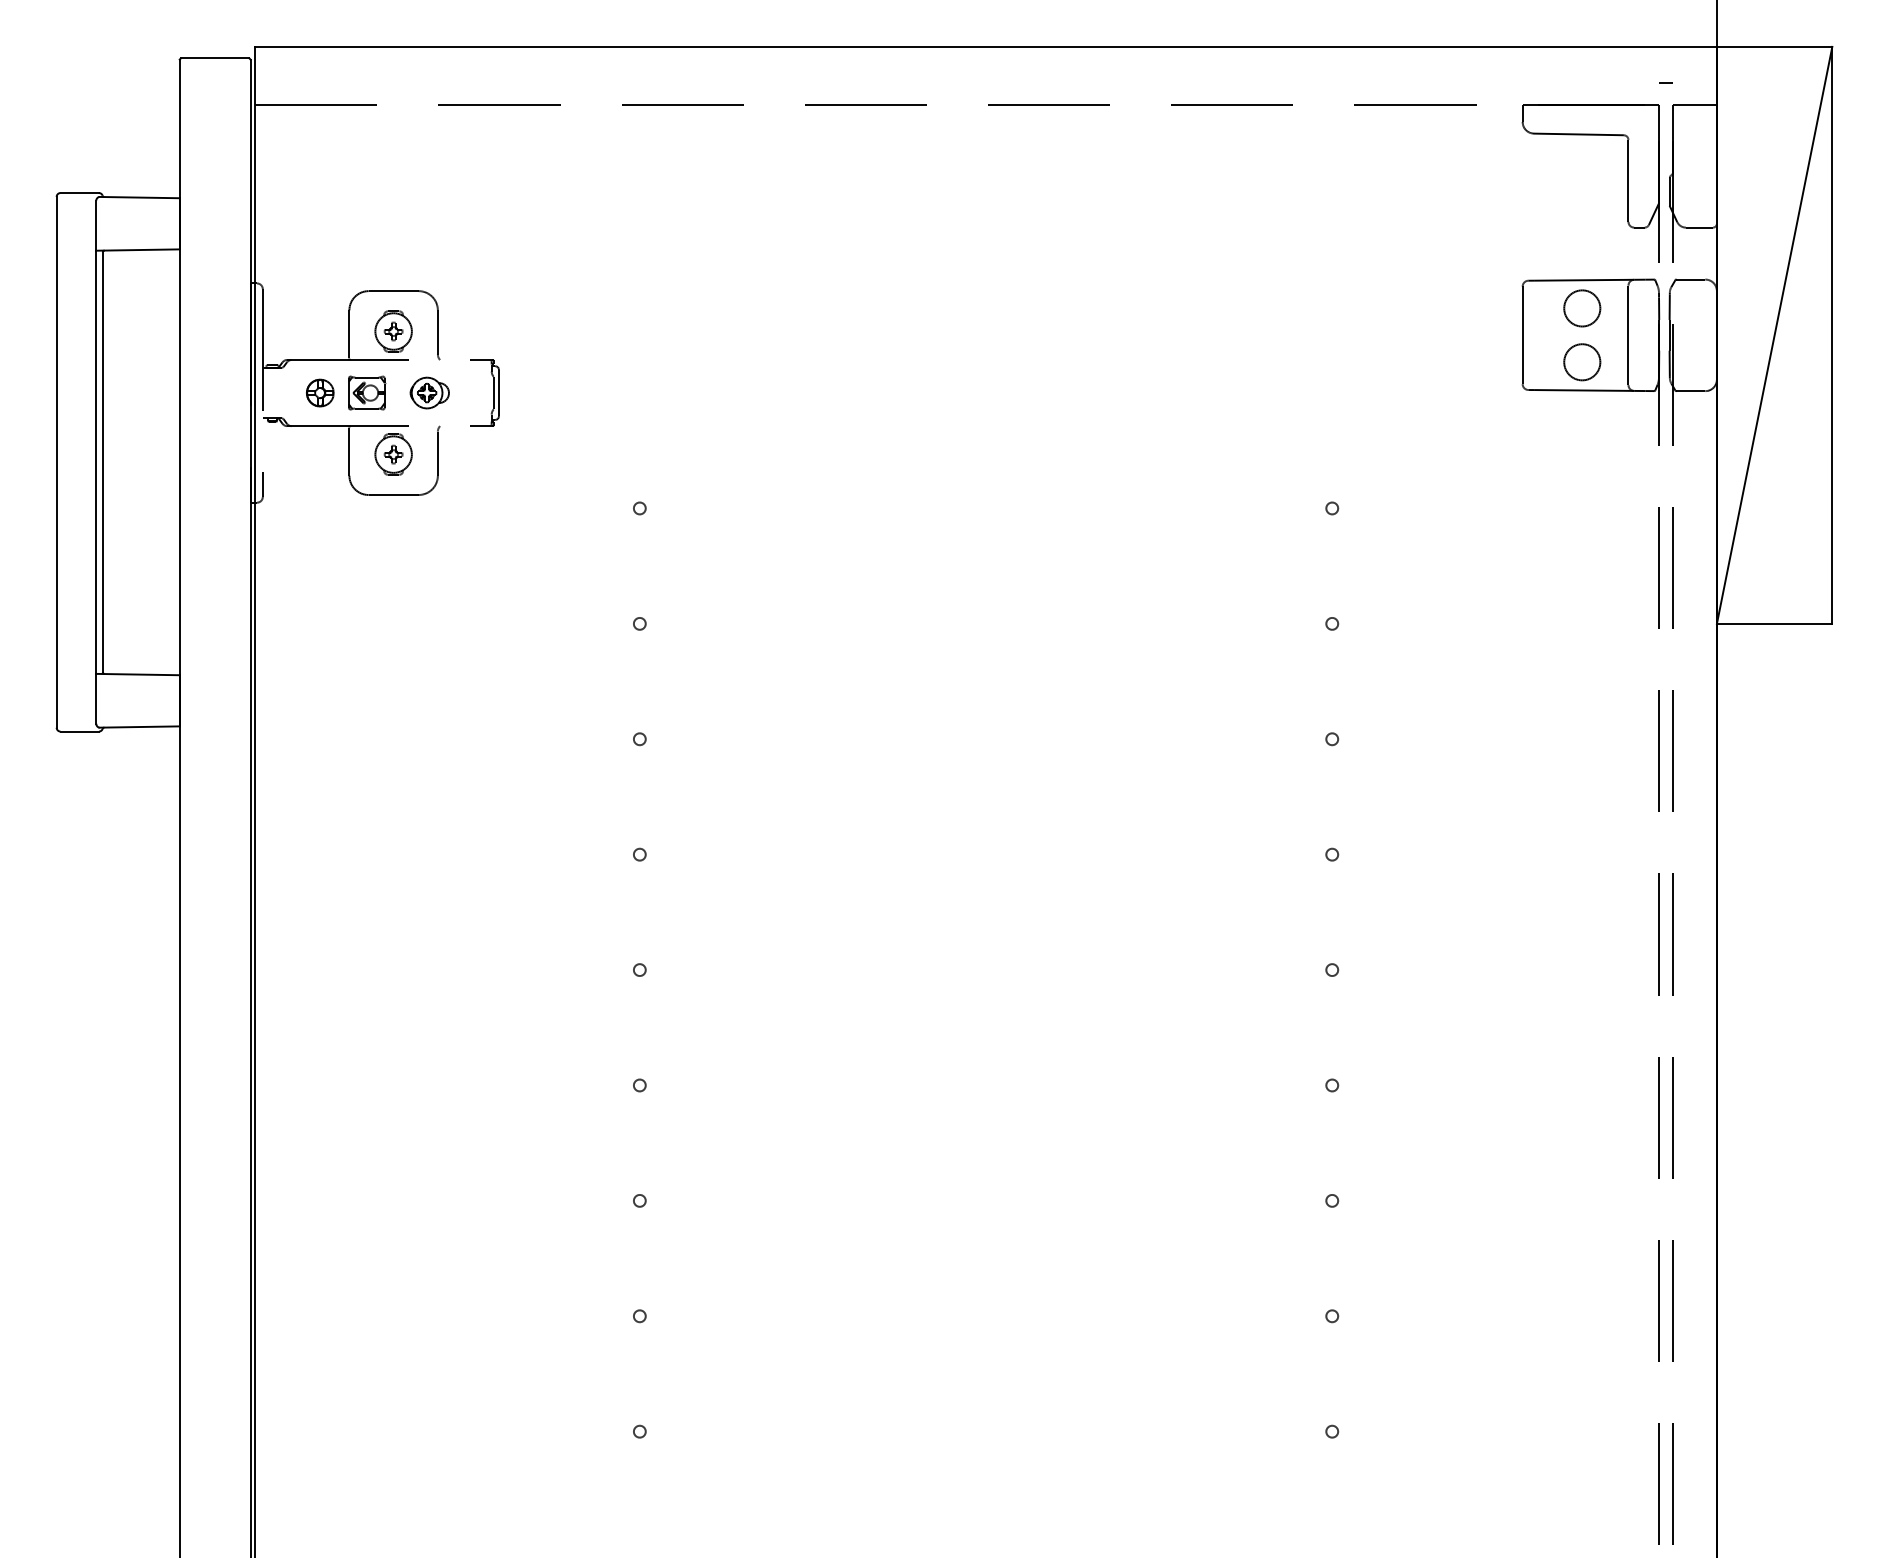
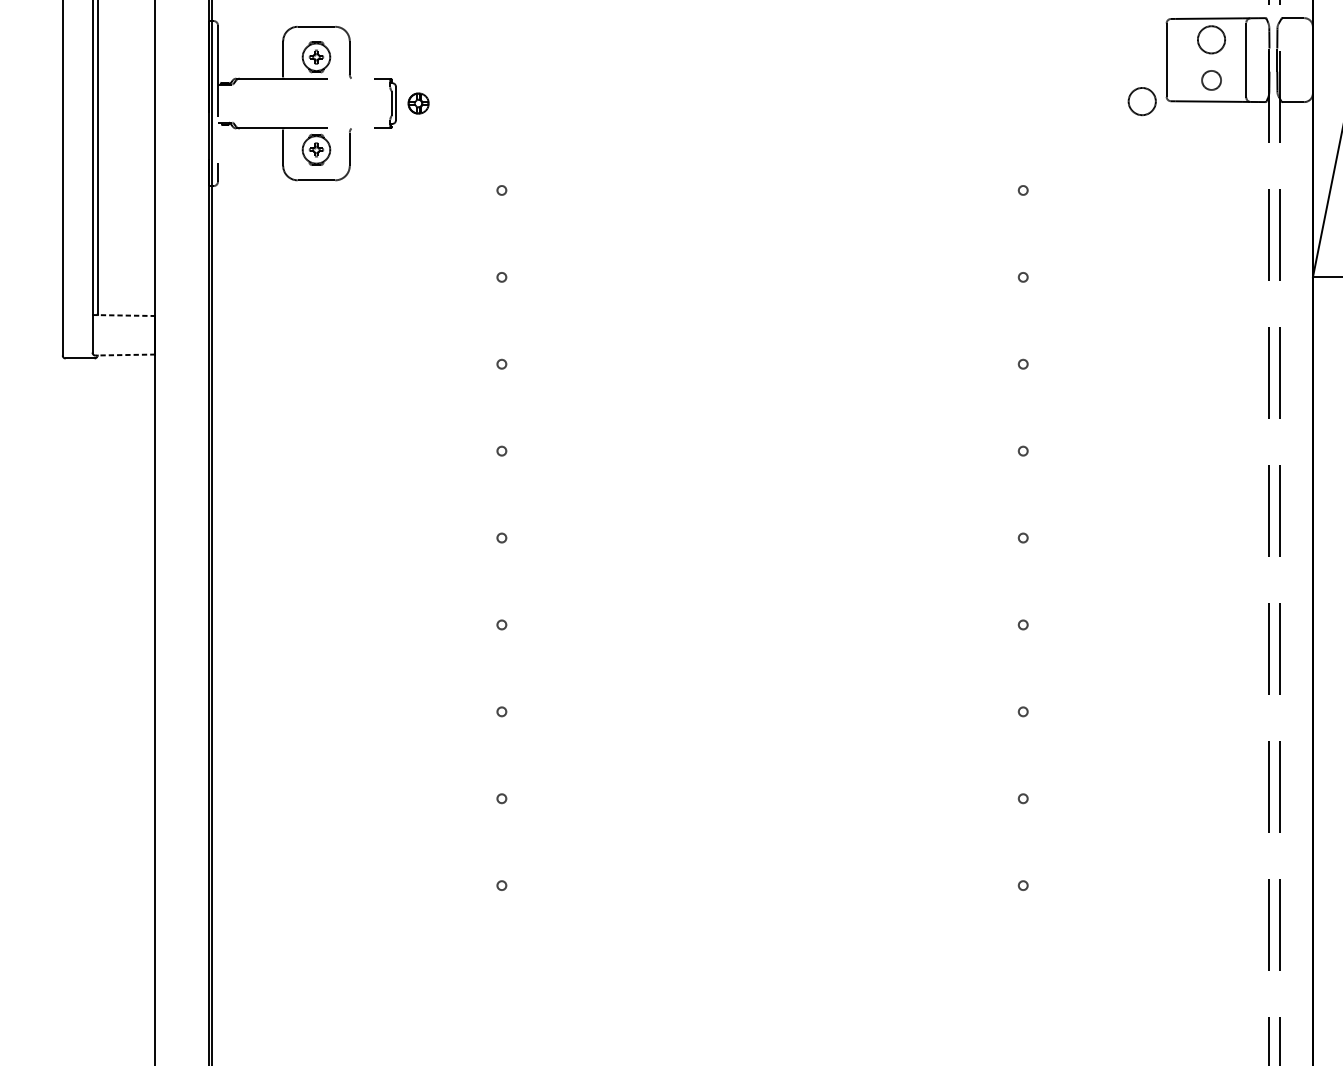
circle: (1582, 362) -> (1211, 80), size x0.7
circle: (1490, 390) -> (1142, 101), added
part: (320, 392) -> (418, 103), moved
part: (367, 392) -> (296, 103), removed
part: (429, 392) -> (343, 103), removed
line: (138, 674) -> (124, 315), solid -> dashed
line: (139, 727) -> (125, 355), solid -> dashed

